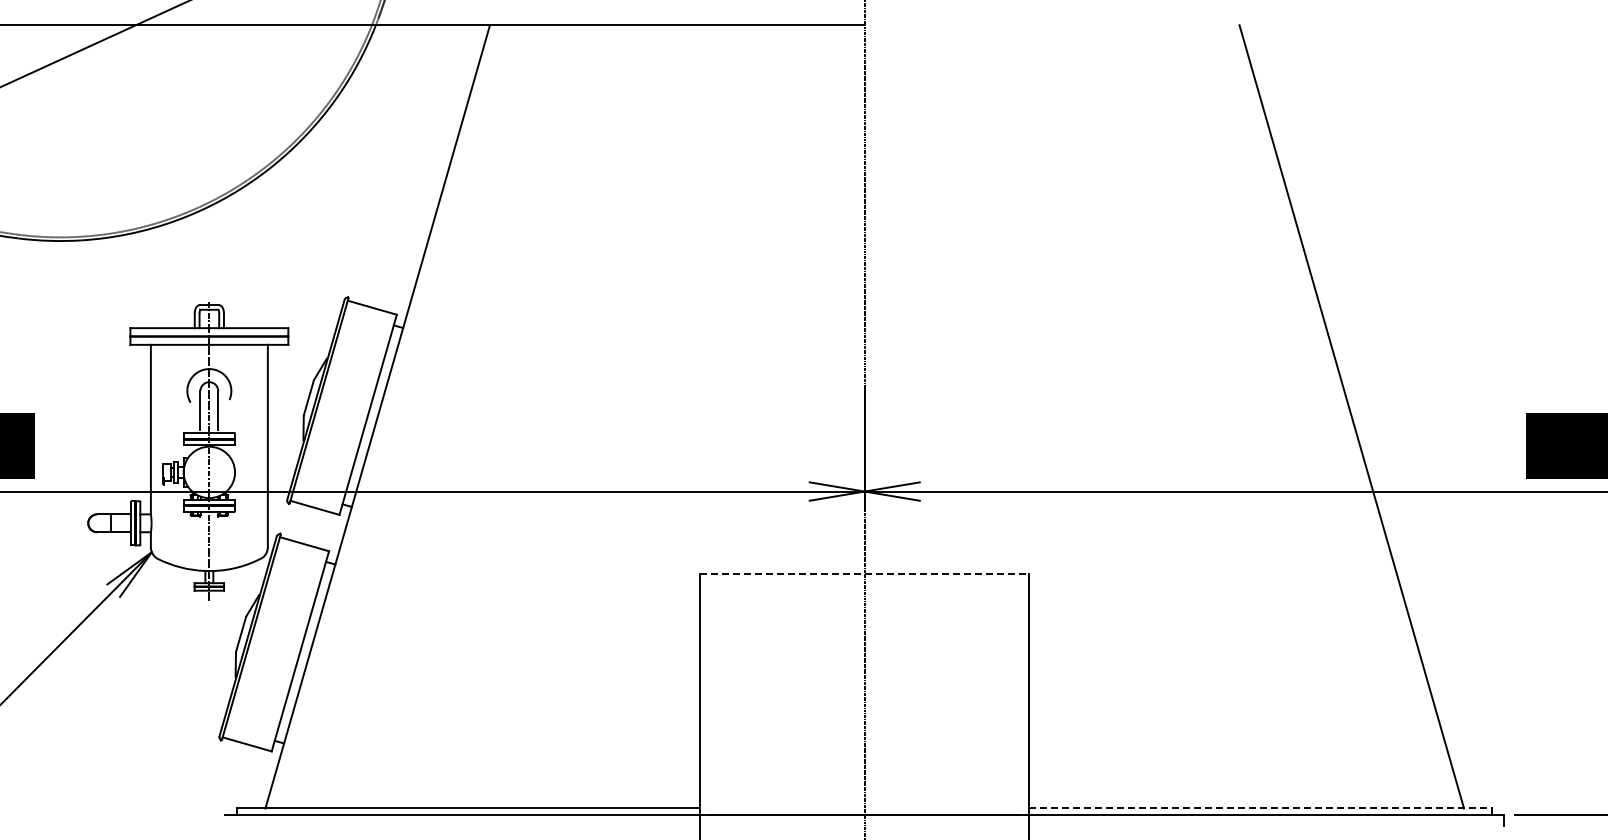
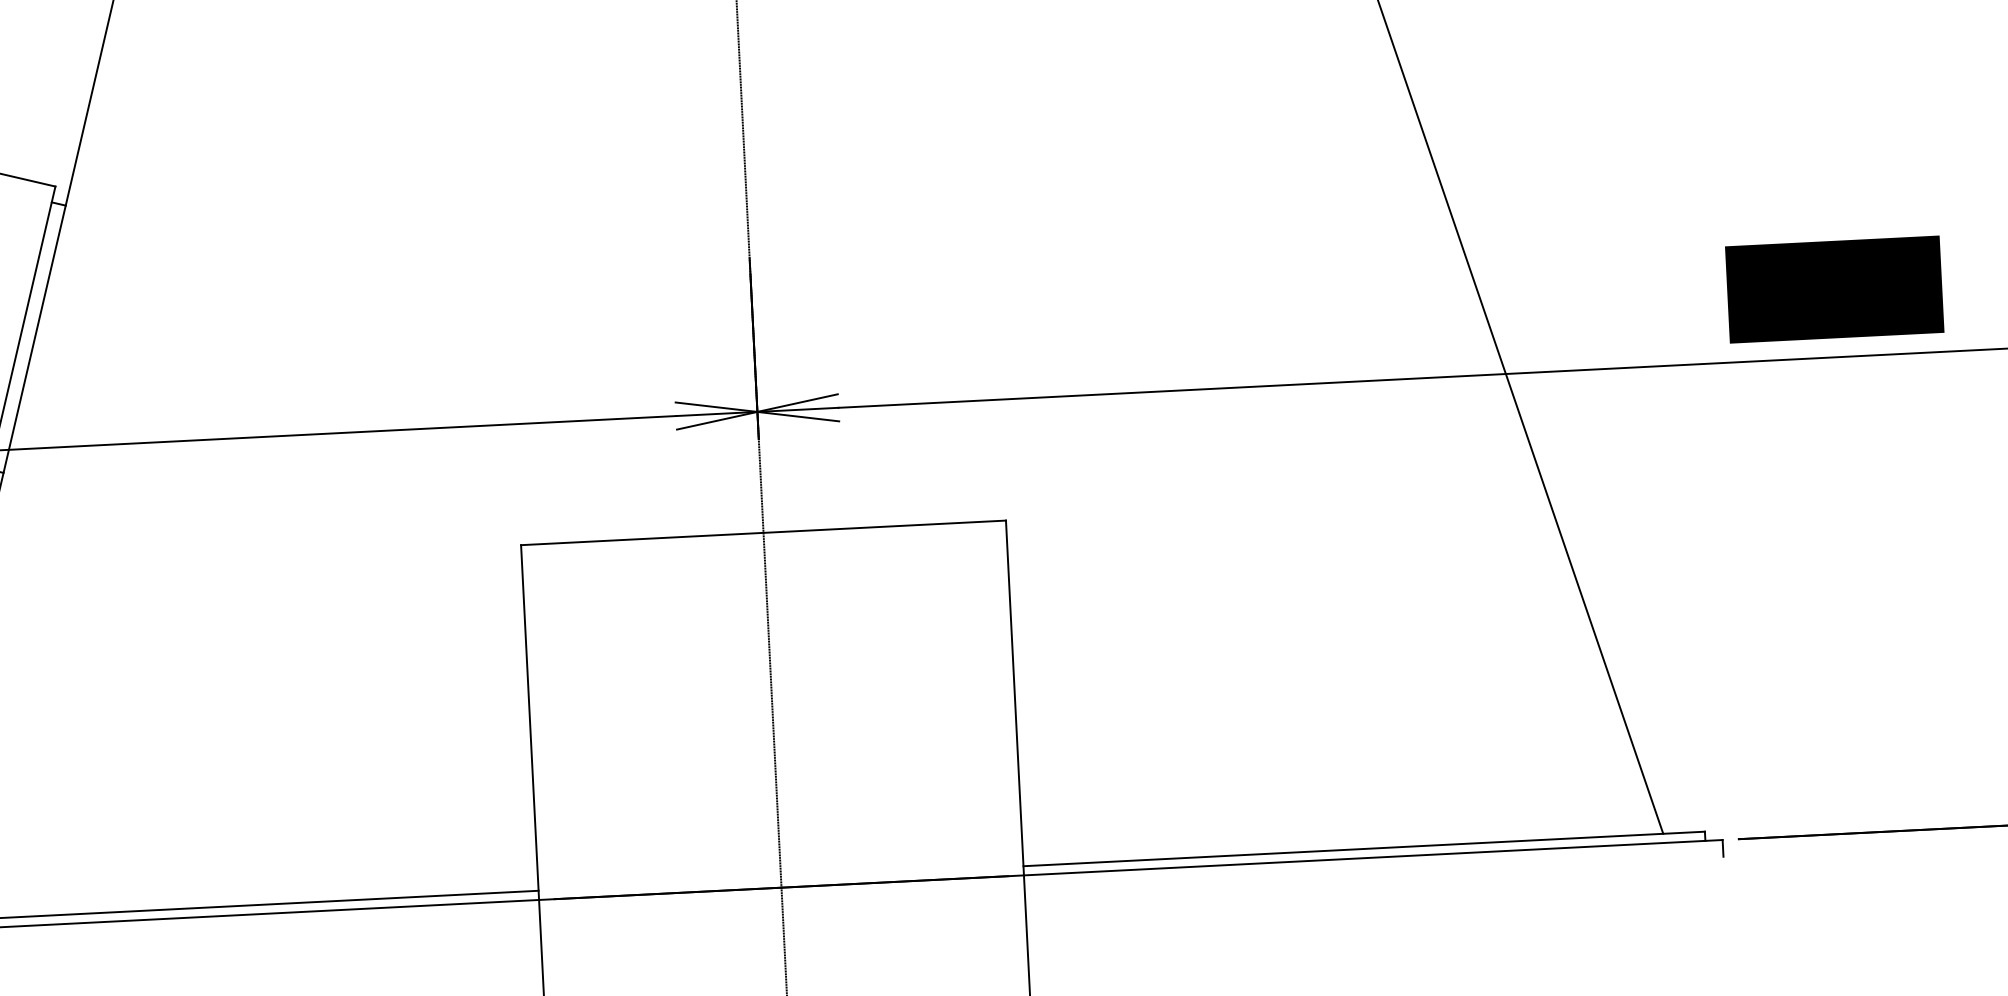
line: (864, 573) -> (763, 532), dashed -> solid
line: (1261, 808) -> (1365, 848), dashed -> solid

